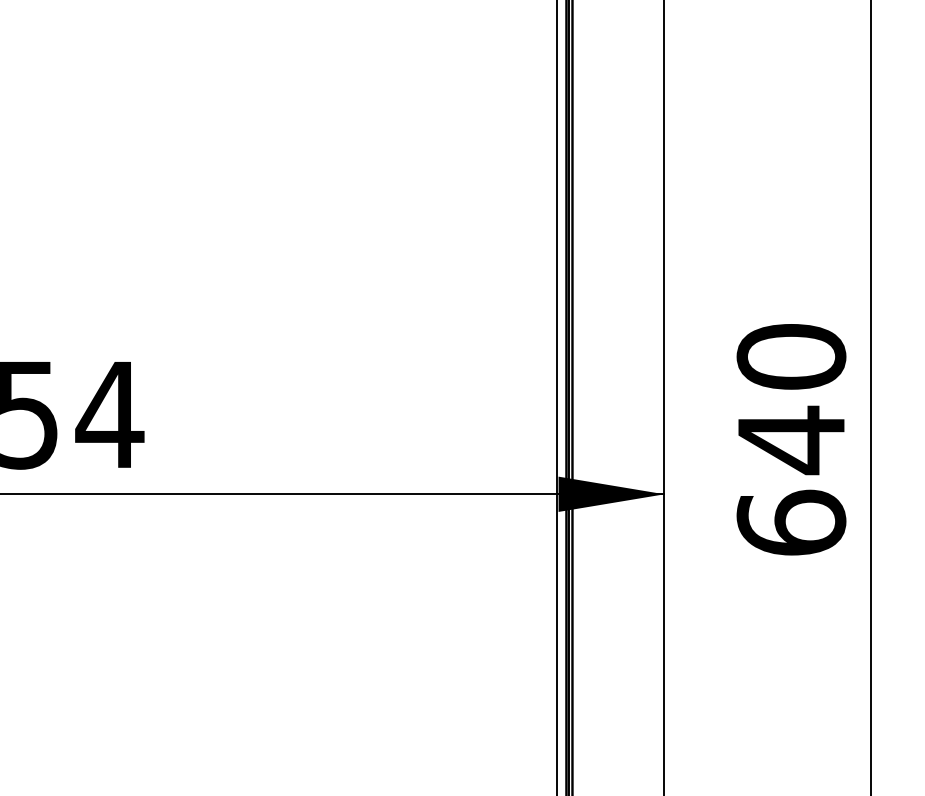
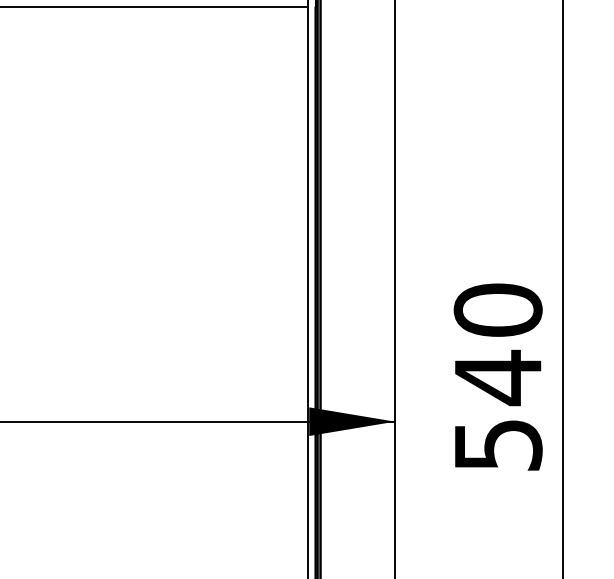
text: (791, 522) -> (498, 444), 640 -> 540

